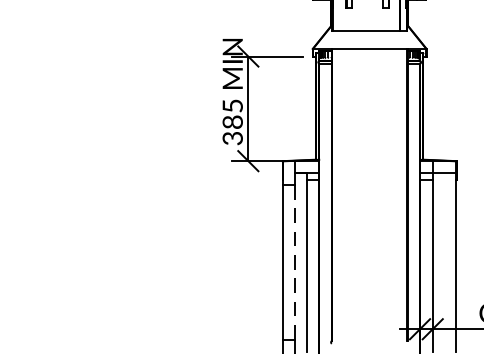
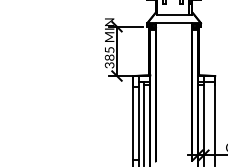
line: (293, 261) -> (138, 123), dashed -> solid

